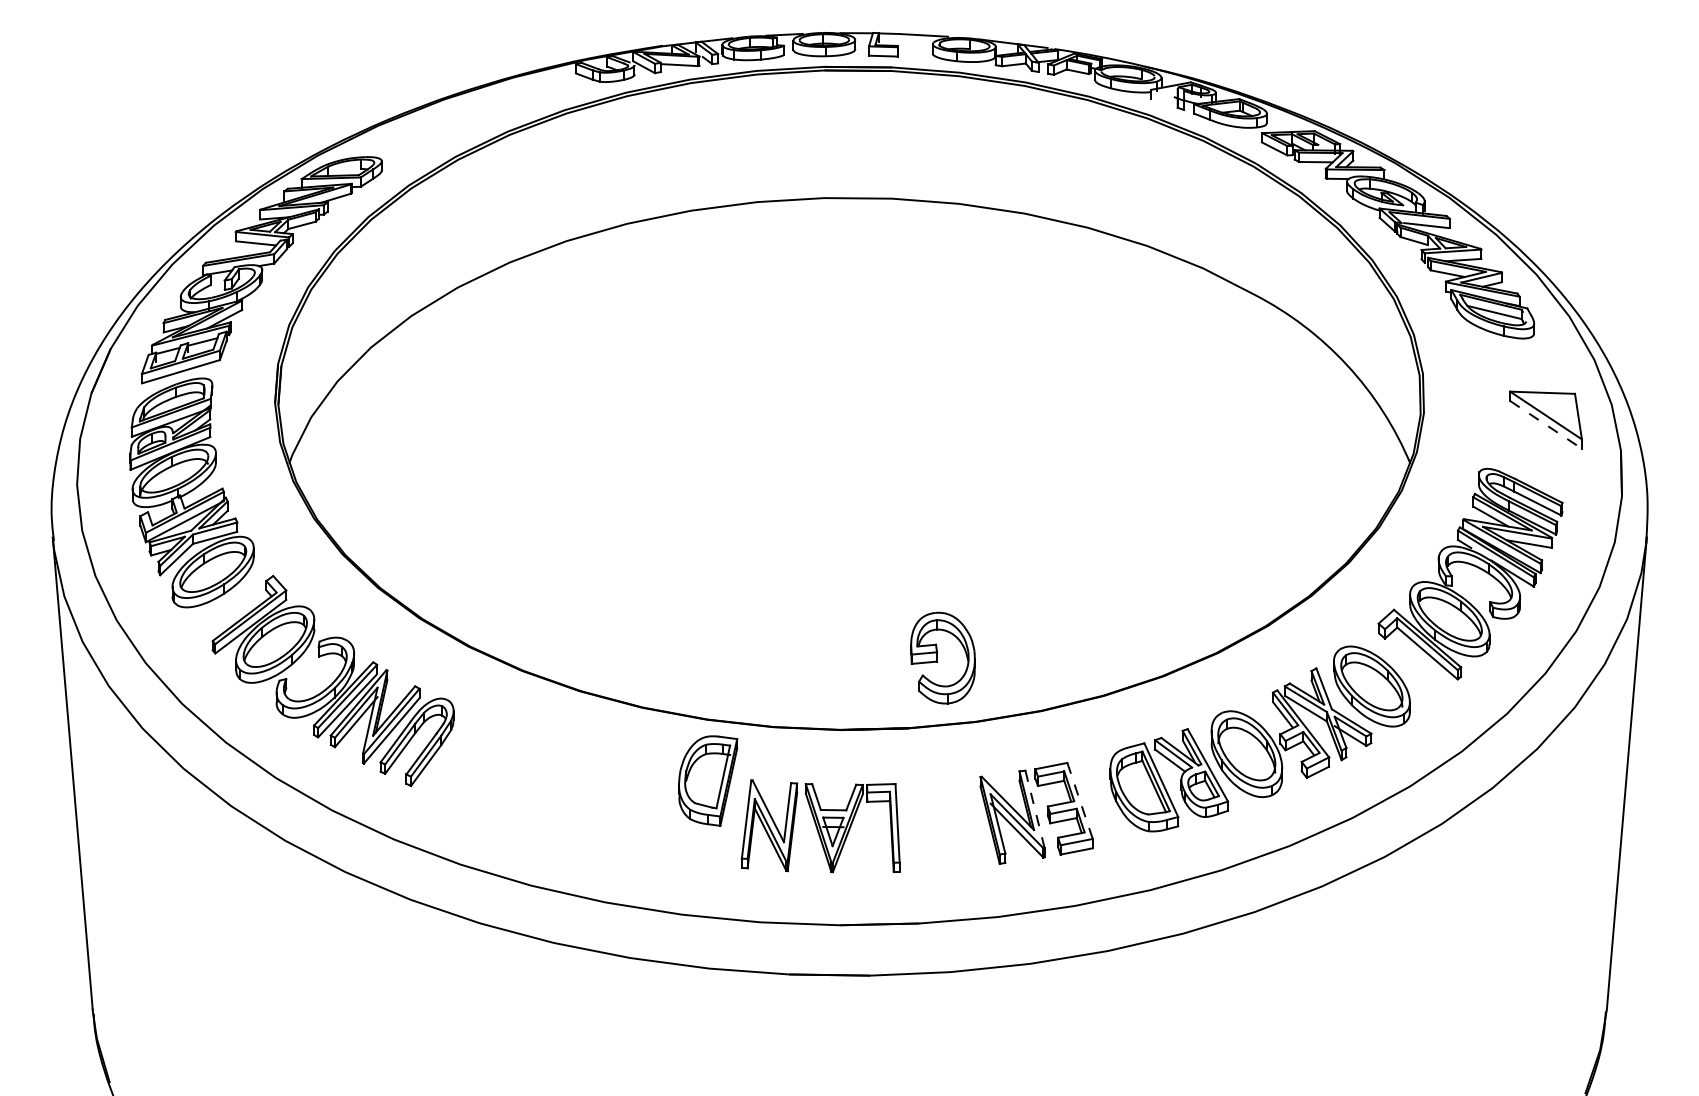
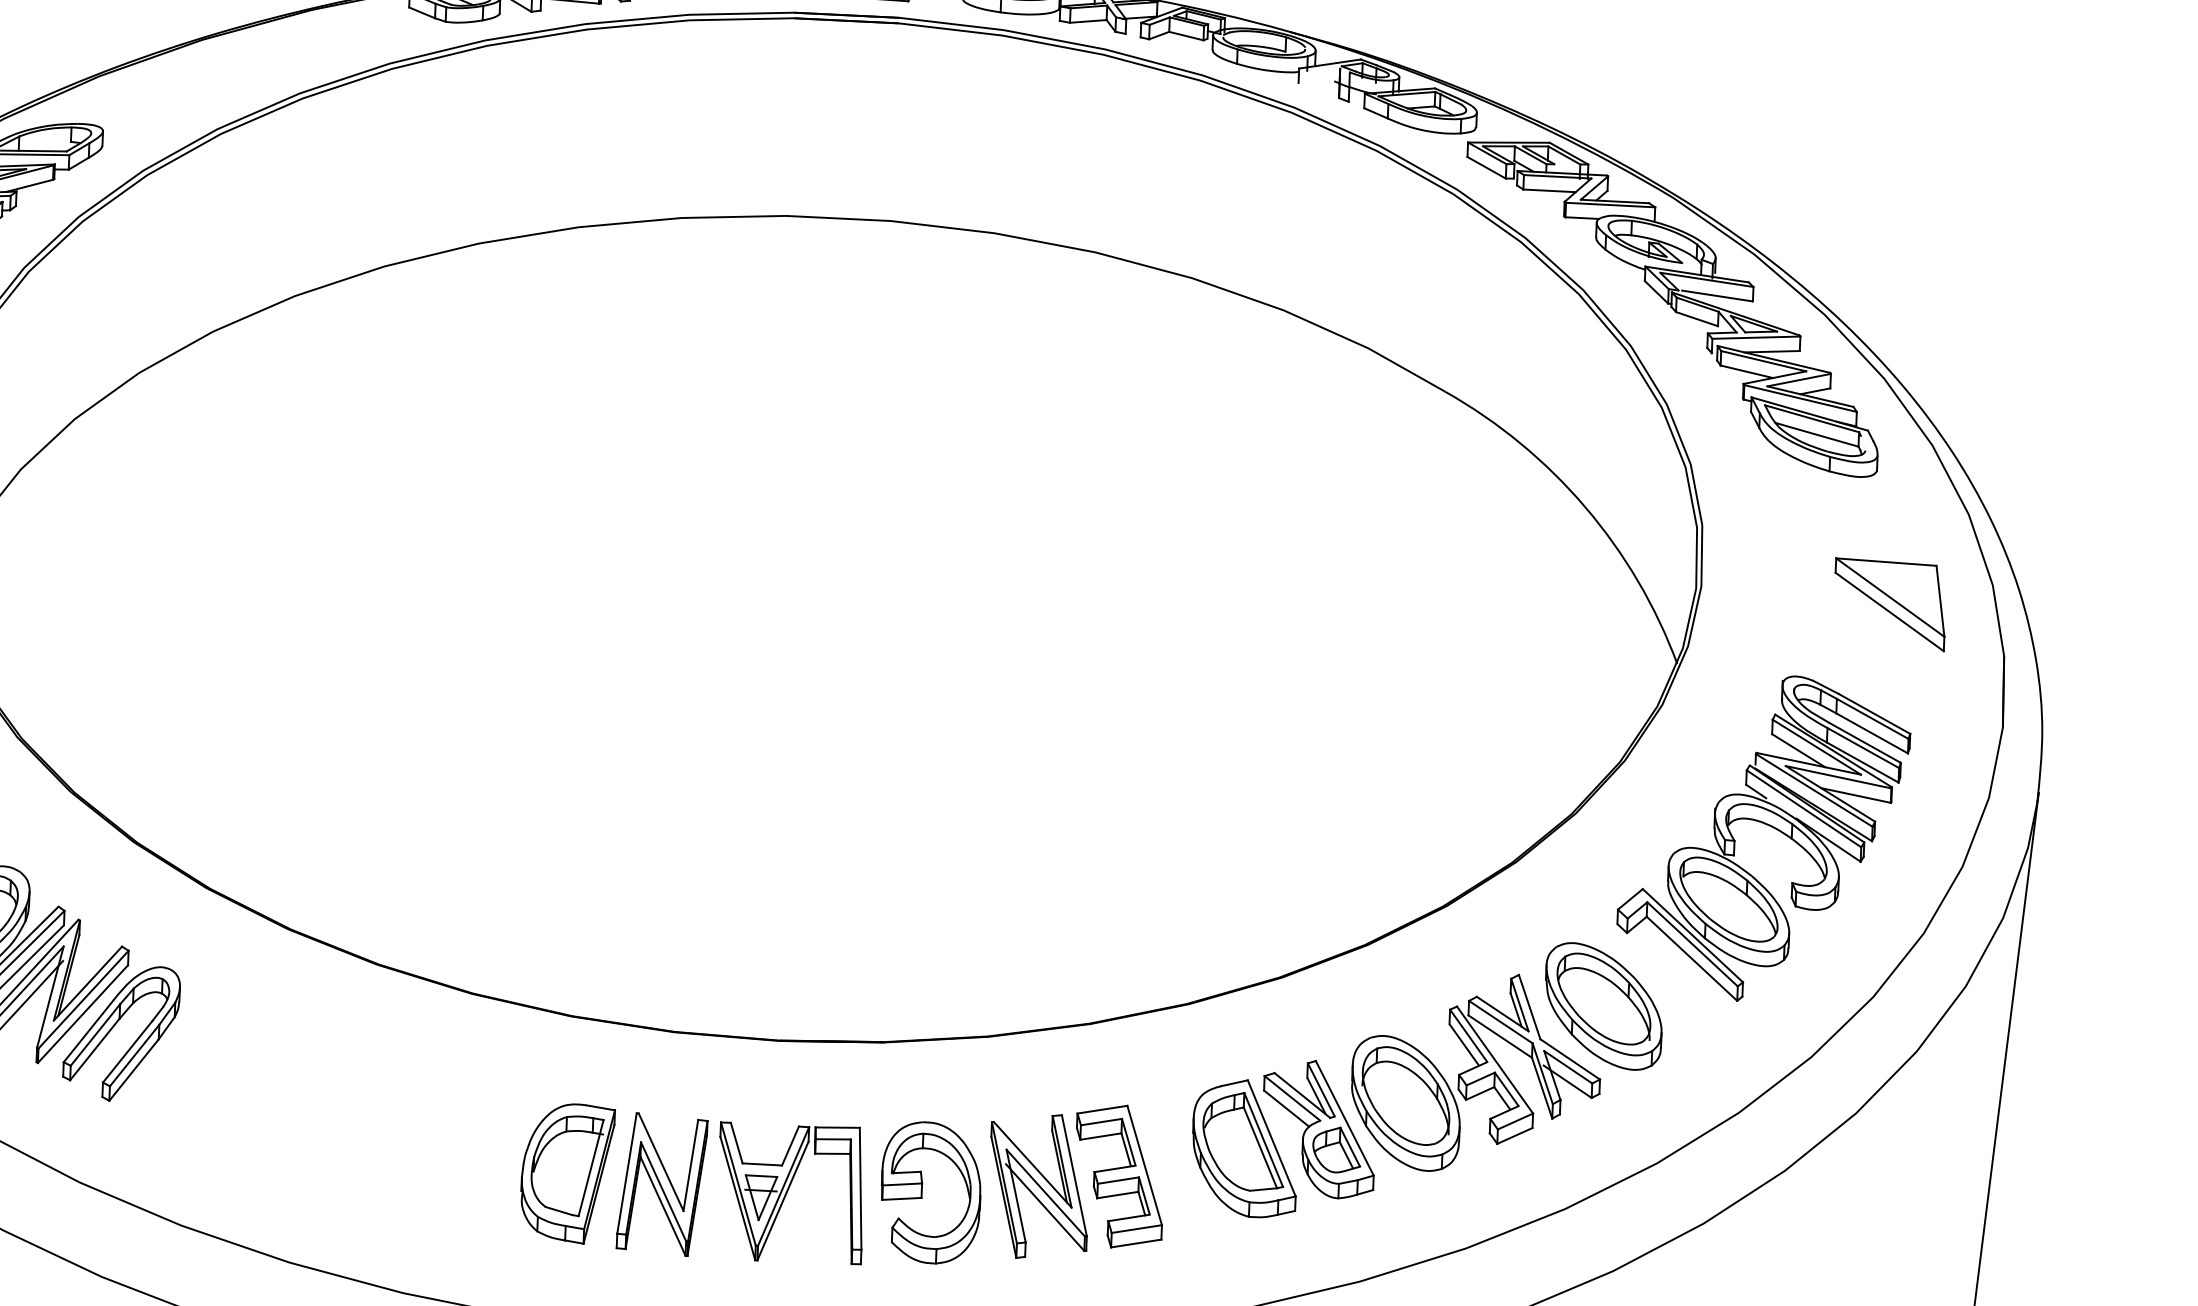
line: (1546, 425) -> (1890, 613), dashed -> solid
part: (942, 657) -> (930, 1191), moved
part: (708, 780) -> (567, 1172), moved
line: (1080, 801) -> (1145, 1166), dashed -> solid
line: (1035, 809) -> (1075, 1175), dashed -> solid

